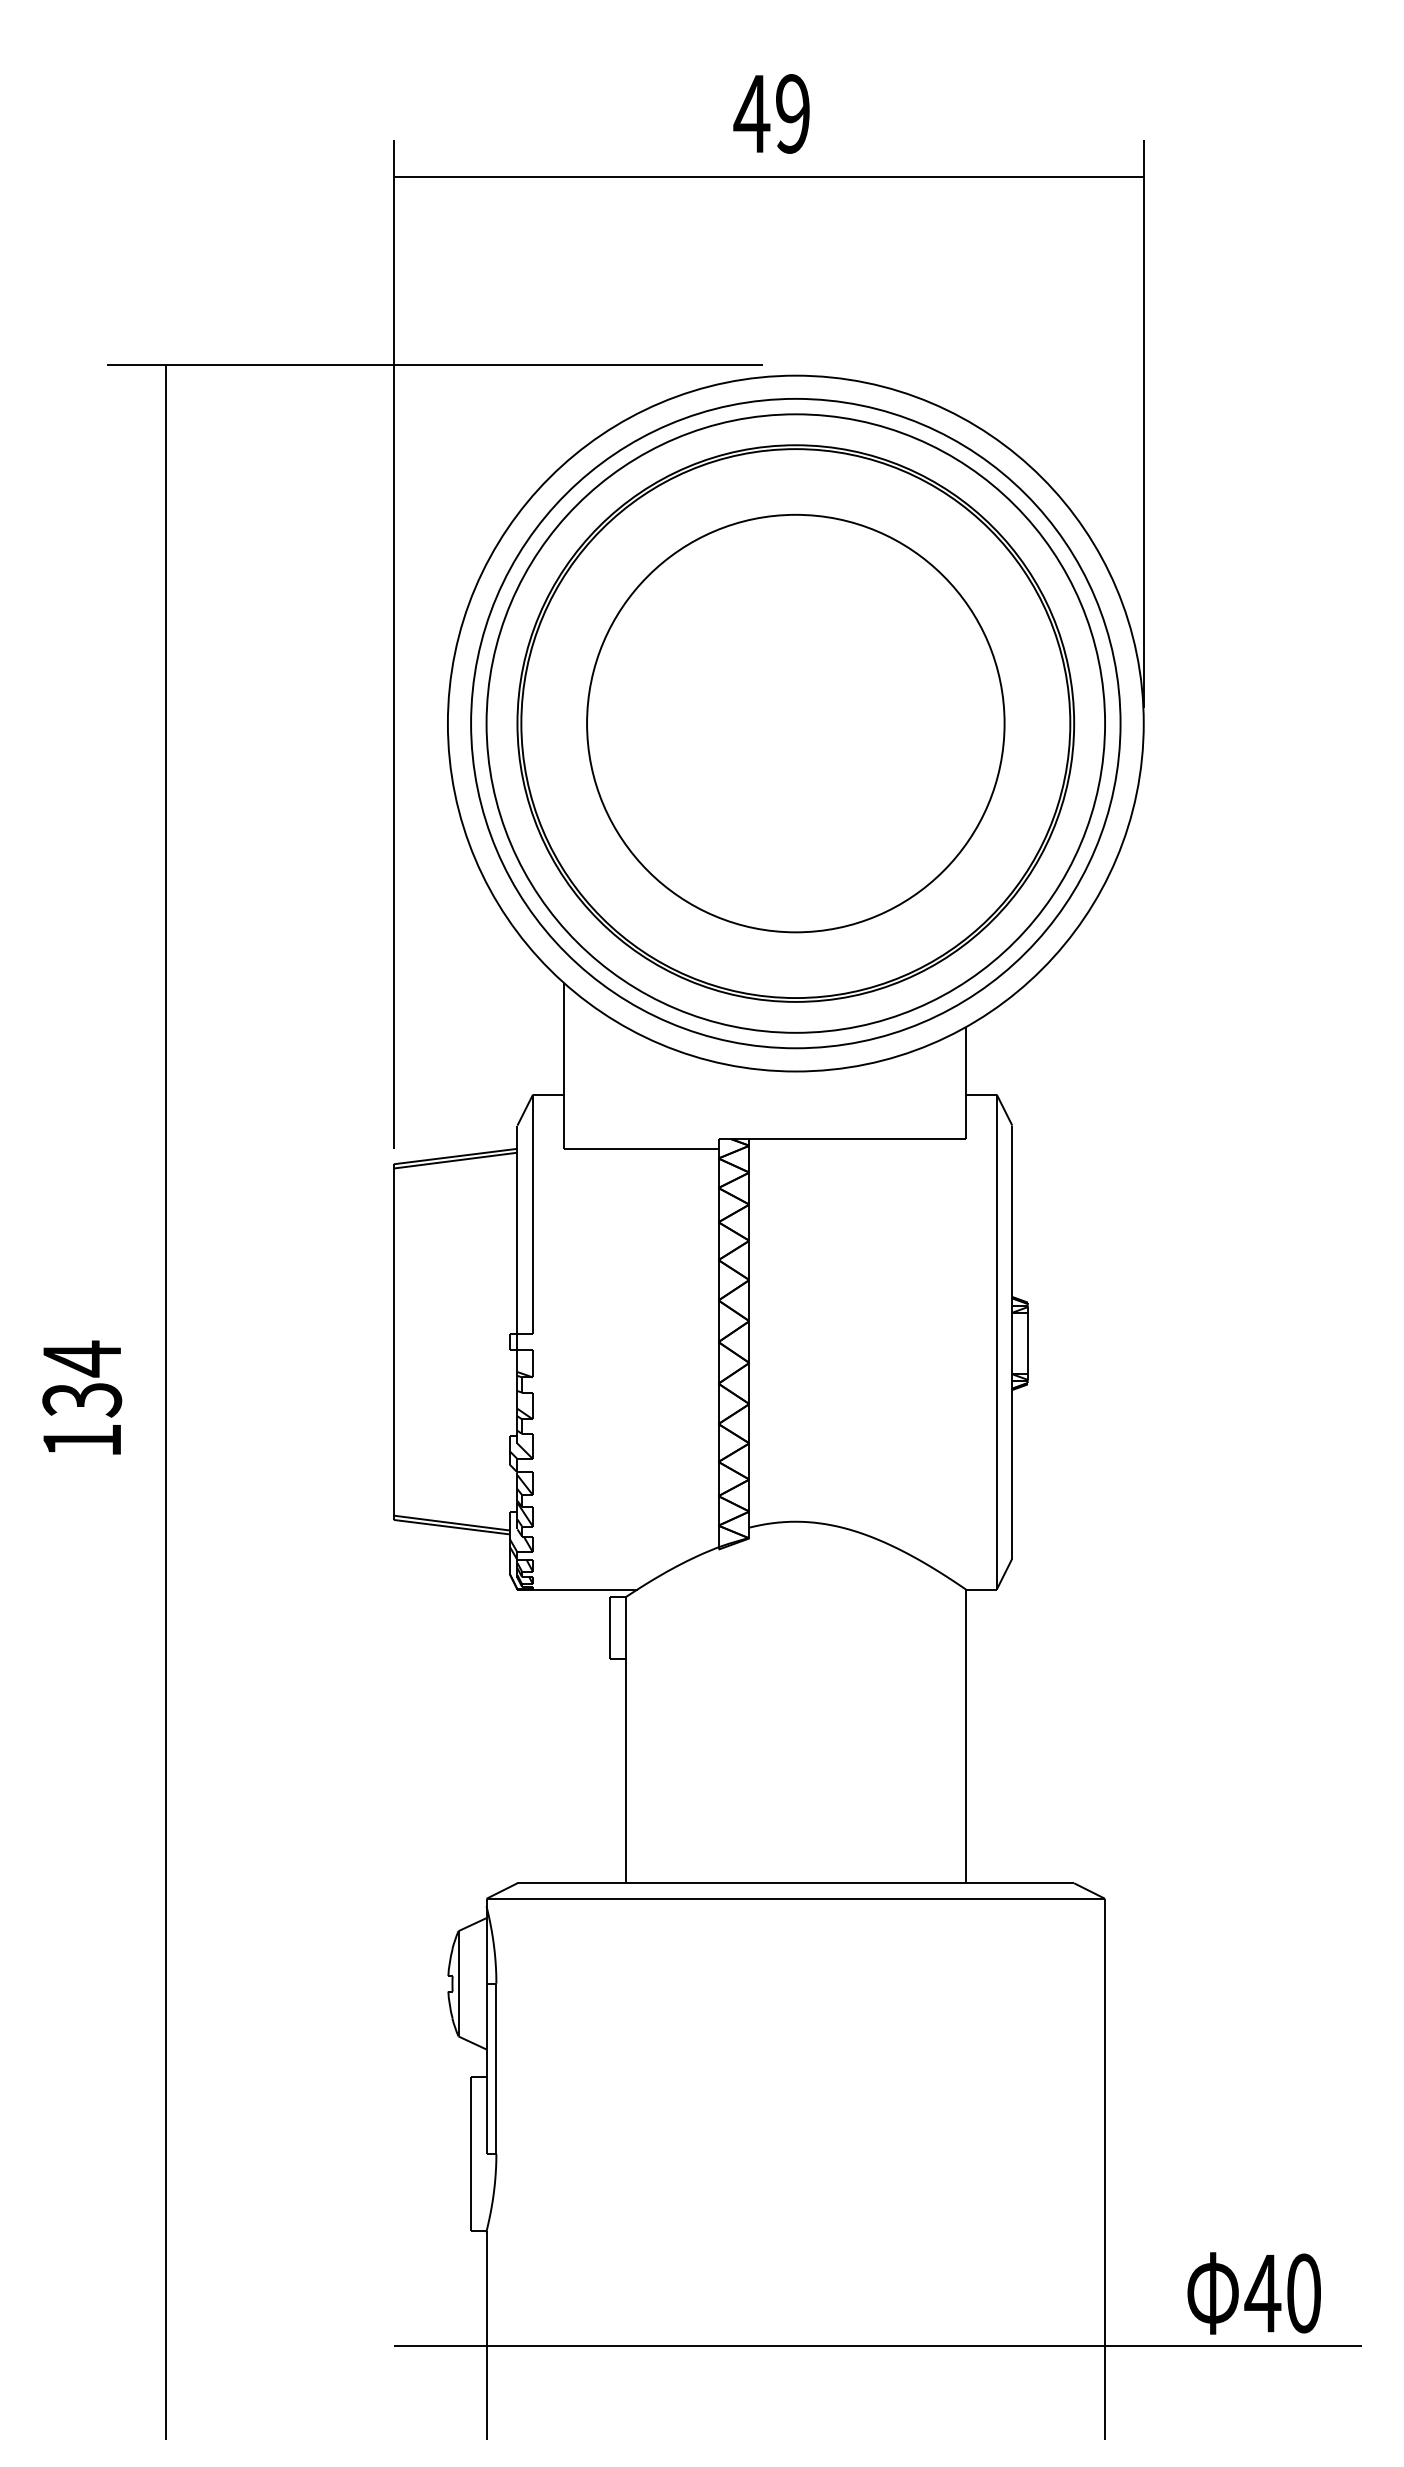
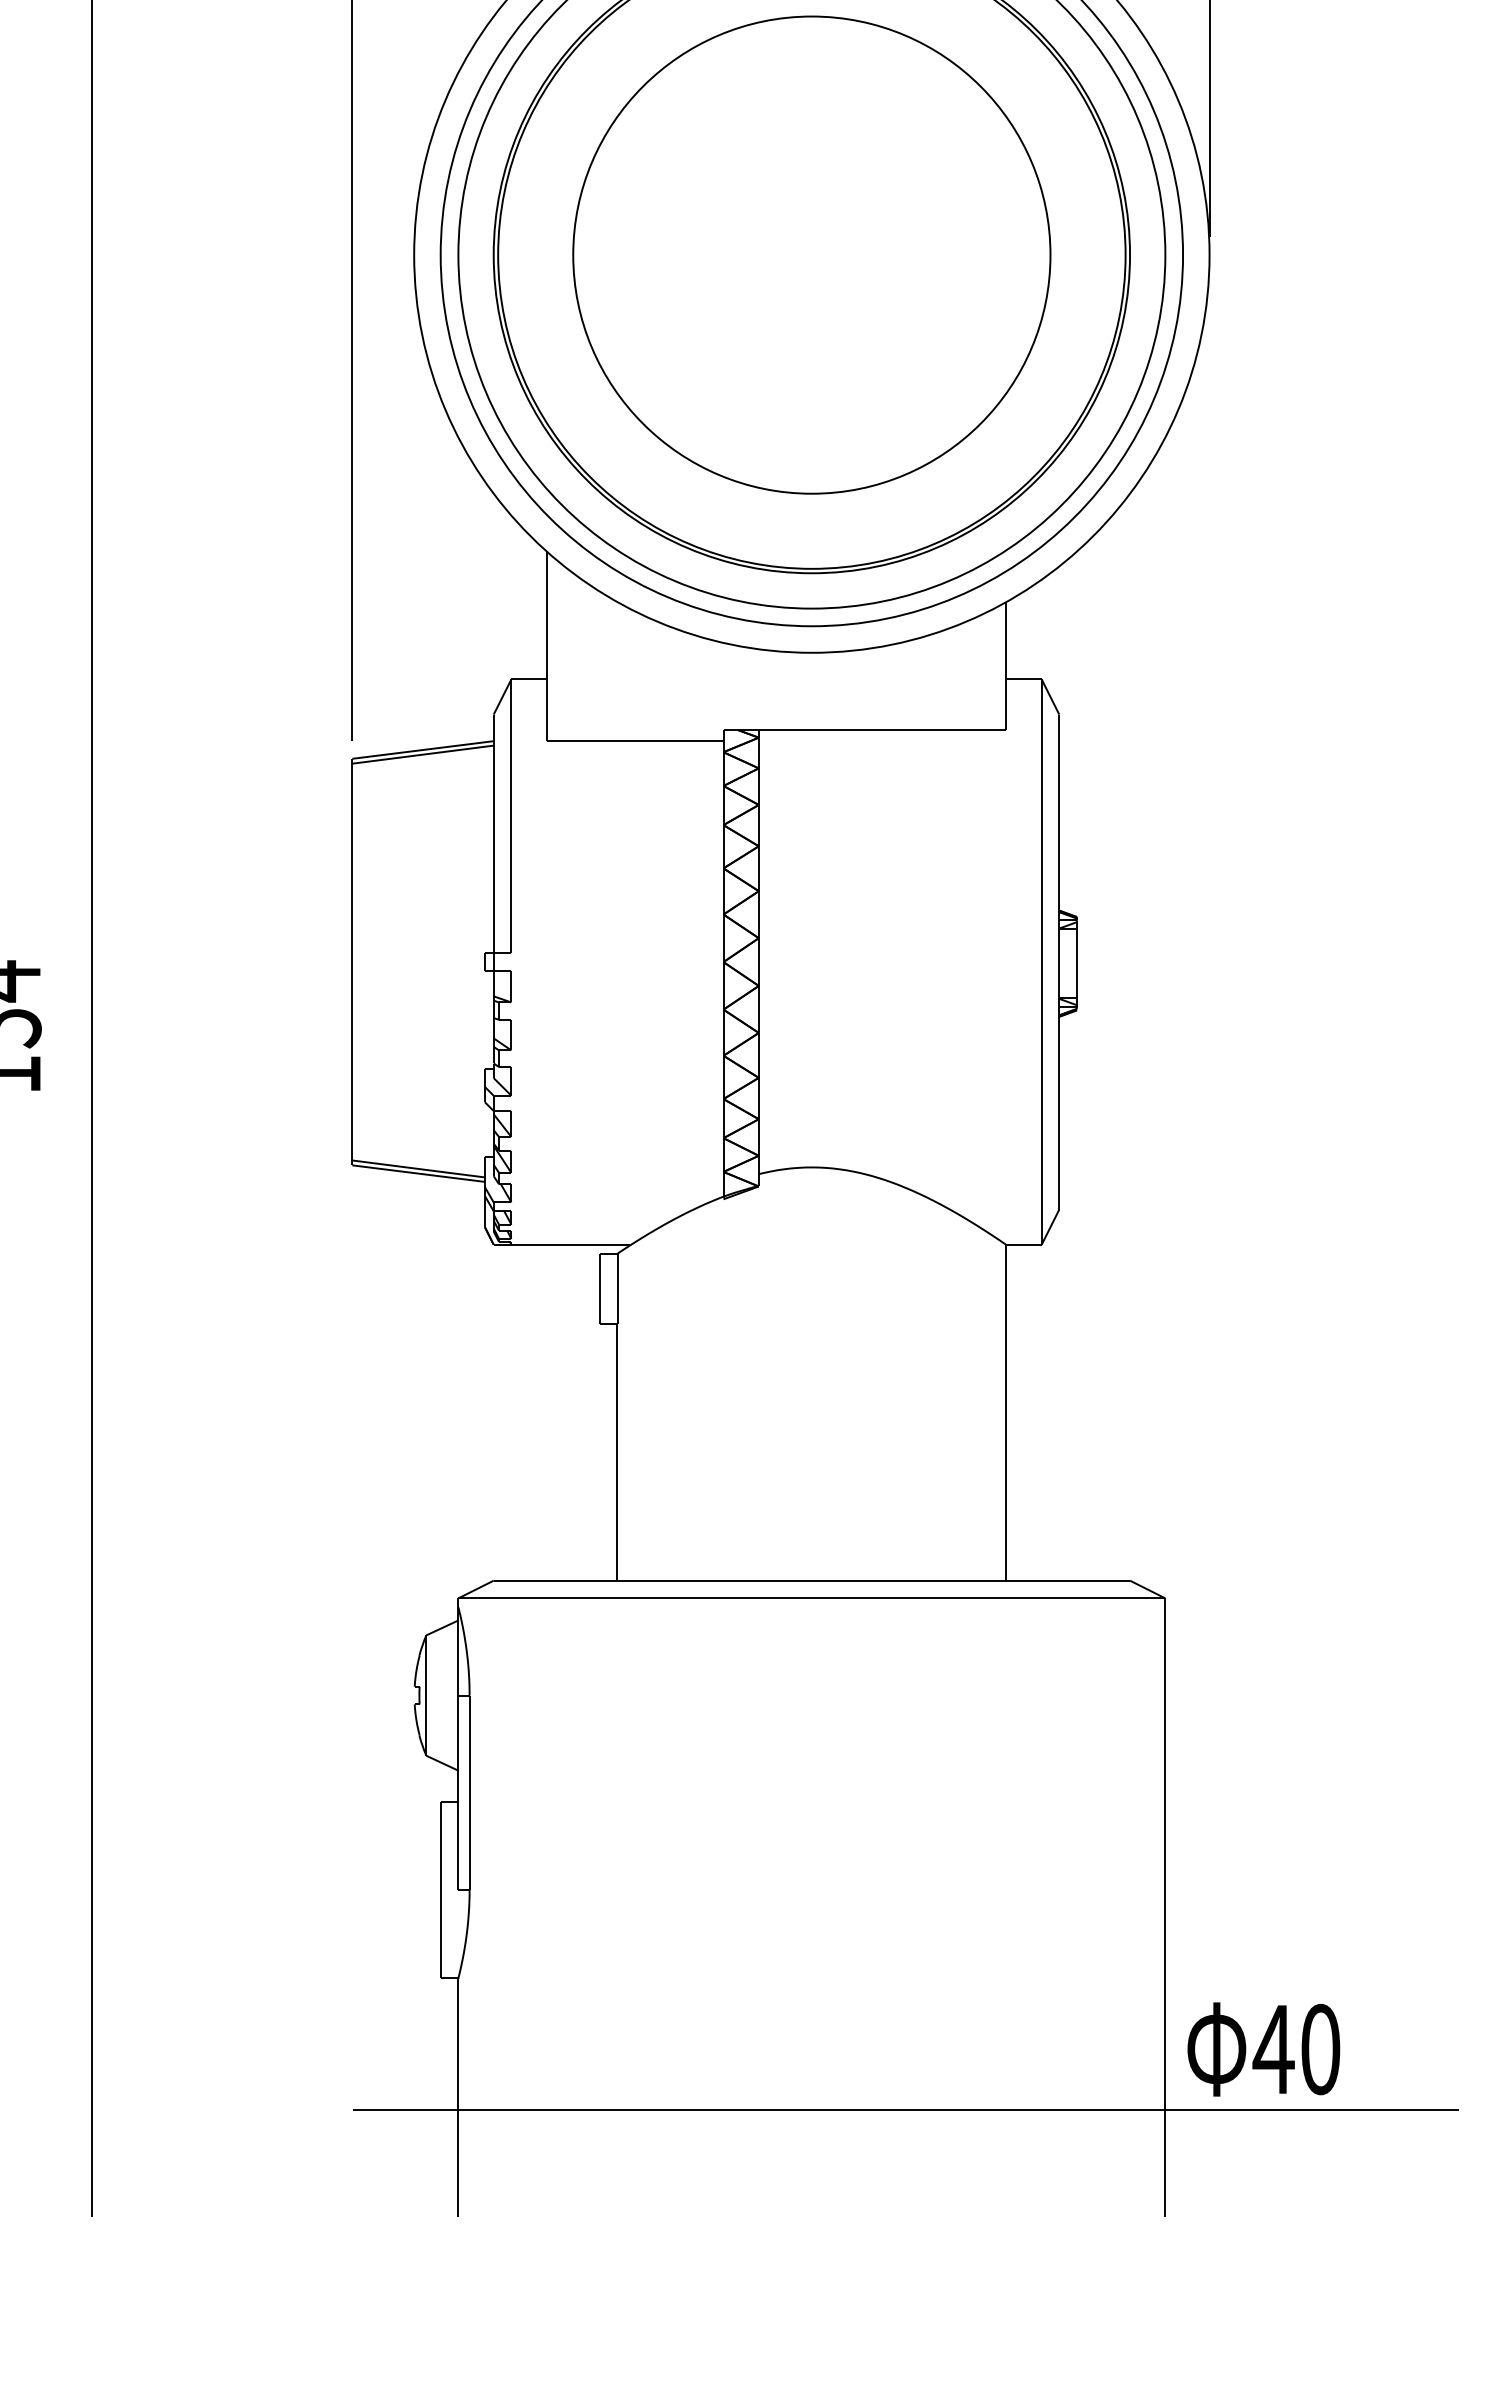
text: (1253, 2293) -> (1262, 2049), moved

